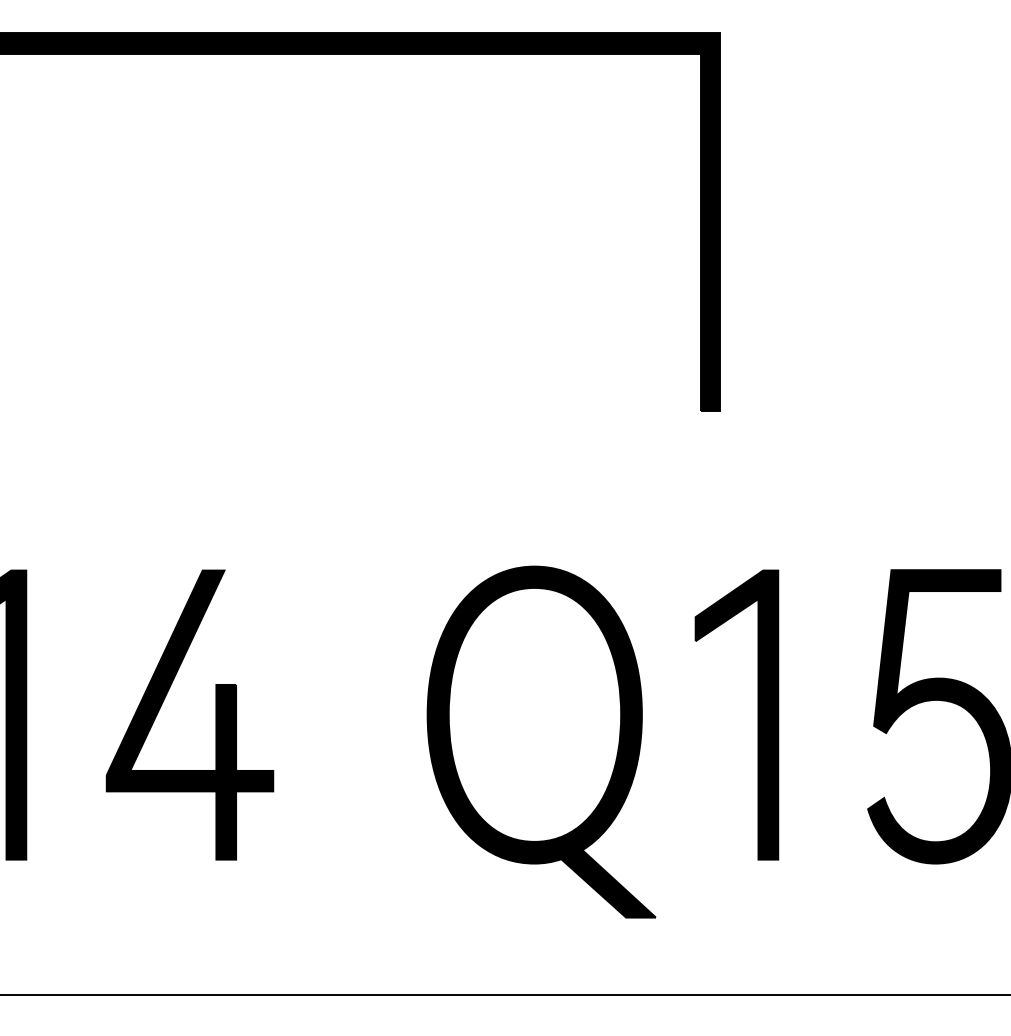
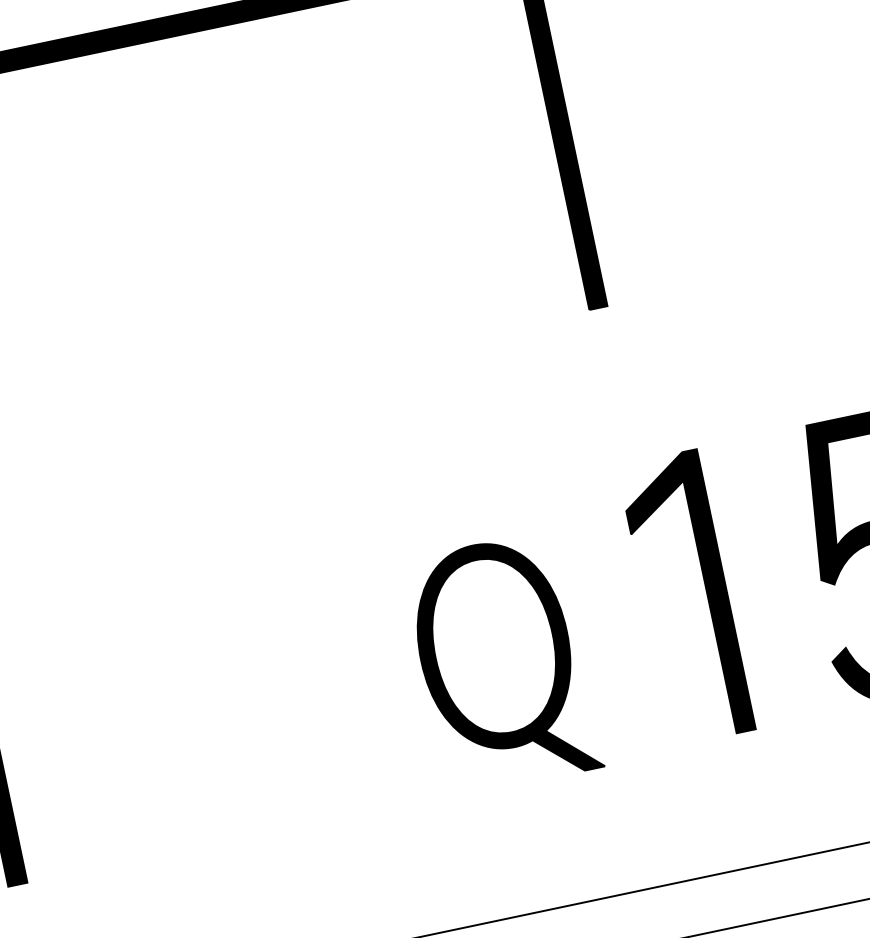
part: (215, 714) -> (181, 703), removed
part: (541, 741) -> (502, 663), size x0.7

